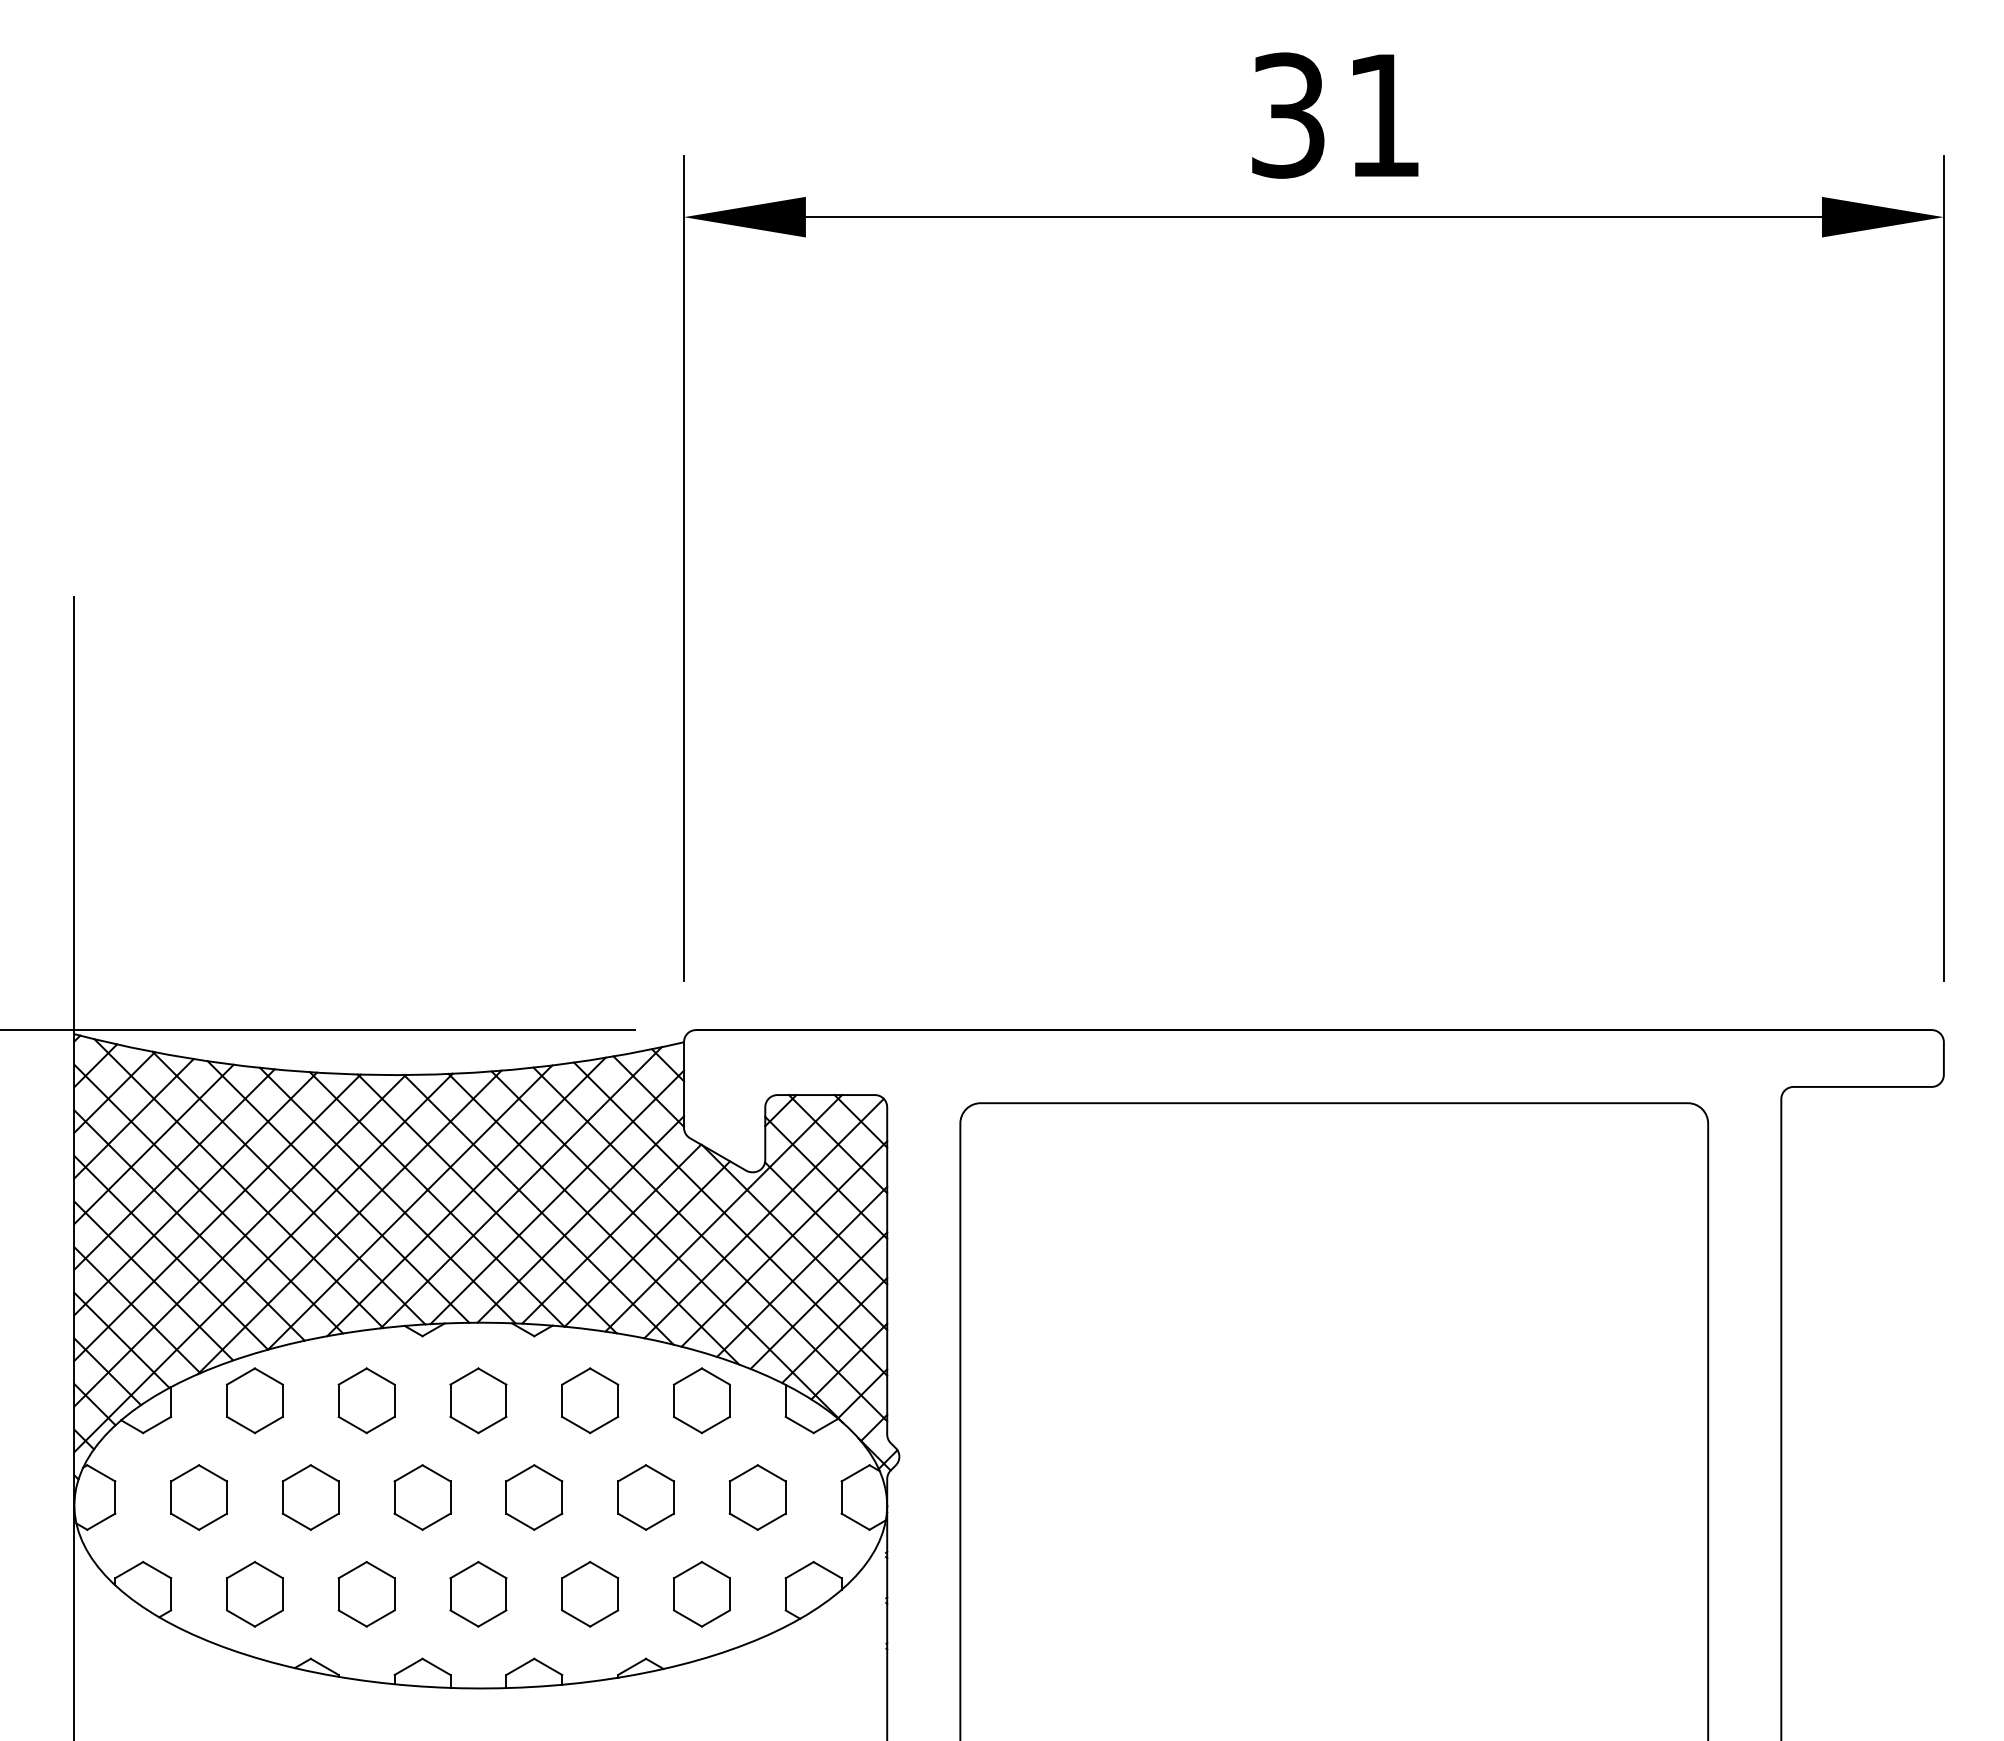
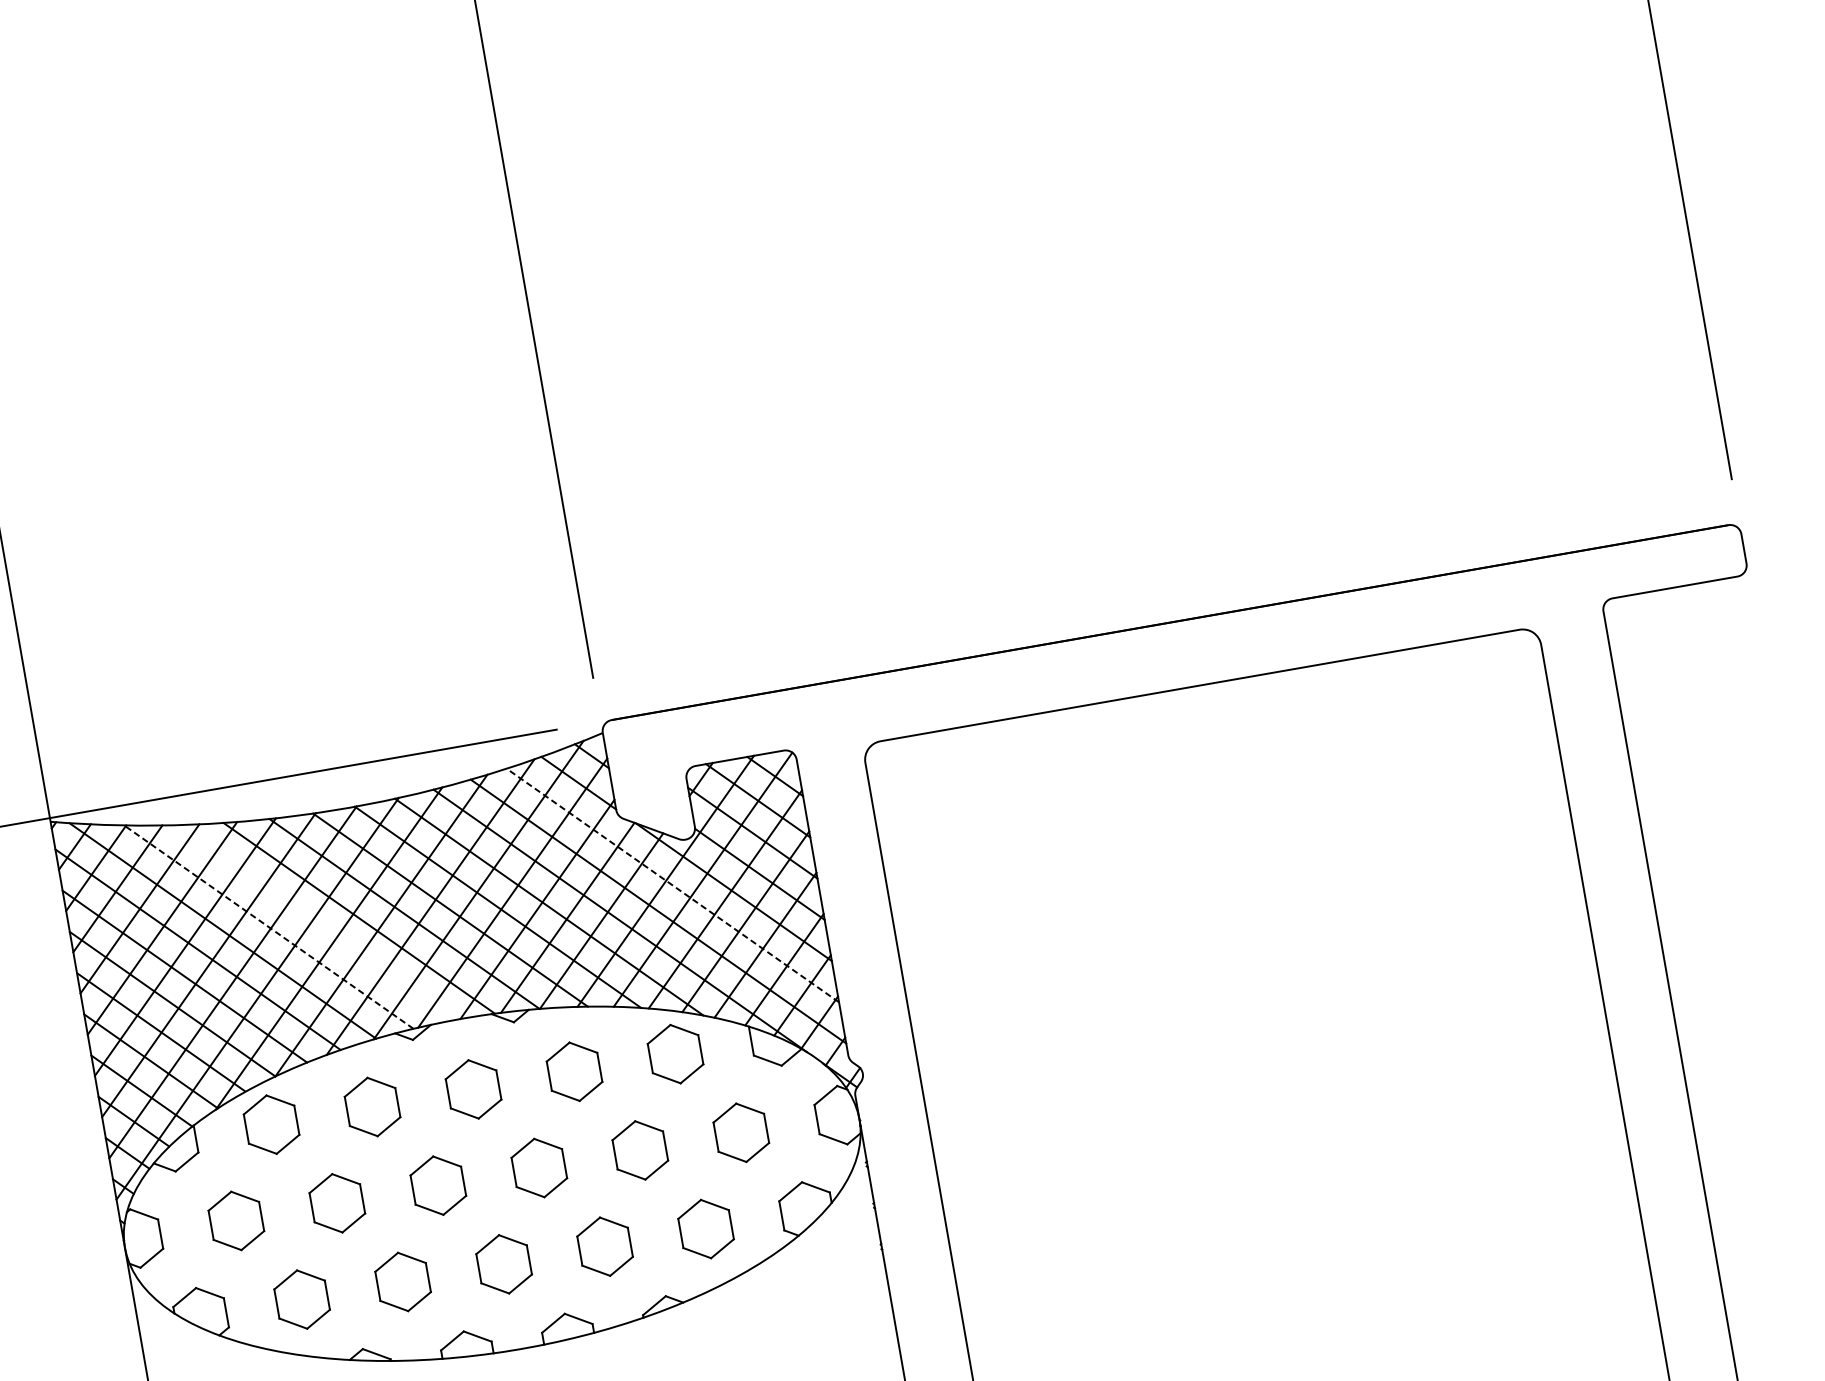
line: (288, 1188) -> (268, 927), solid -> dashed
line: (338, 1191) -> (314, 922), removed
line: (730, 1218) -> (672, 884), solid -> dashed

